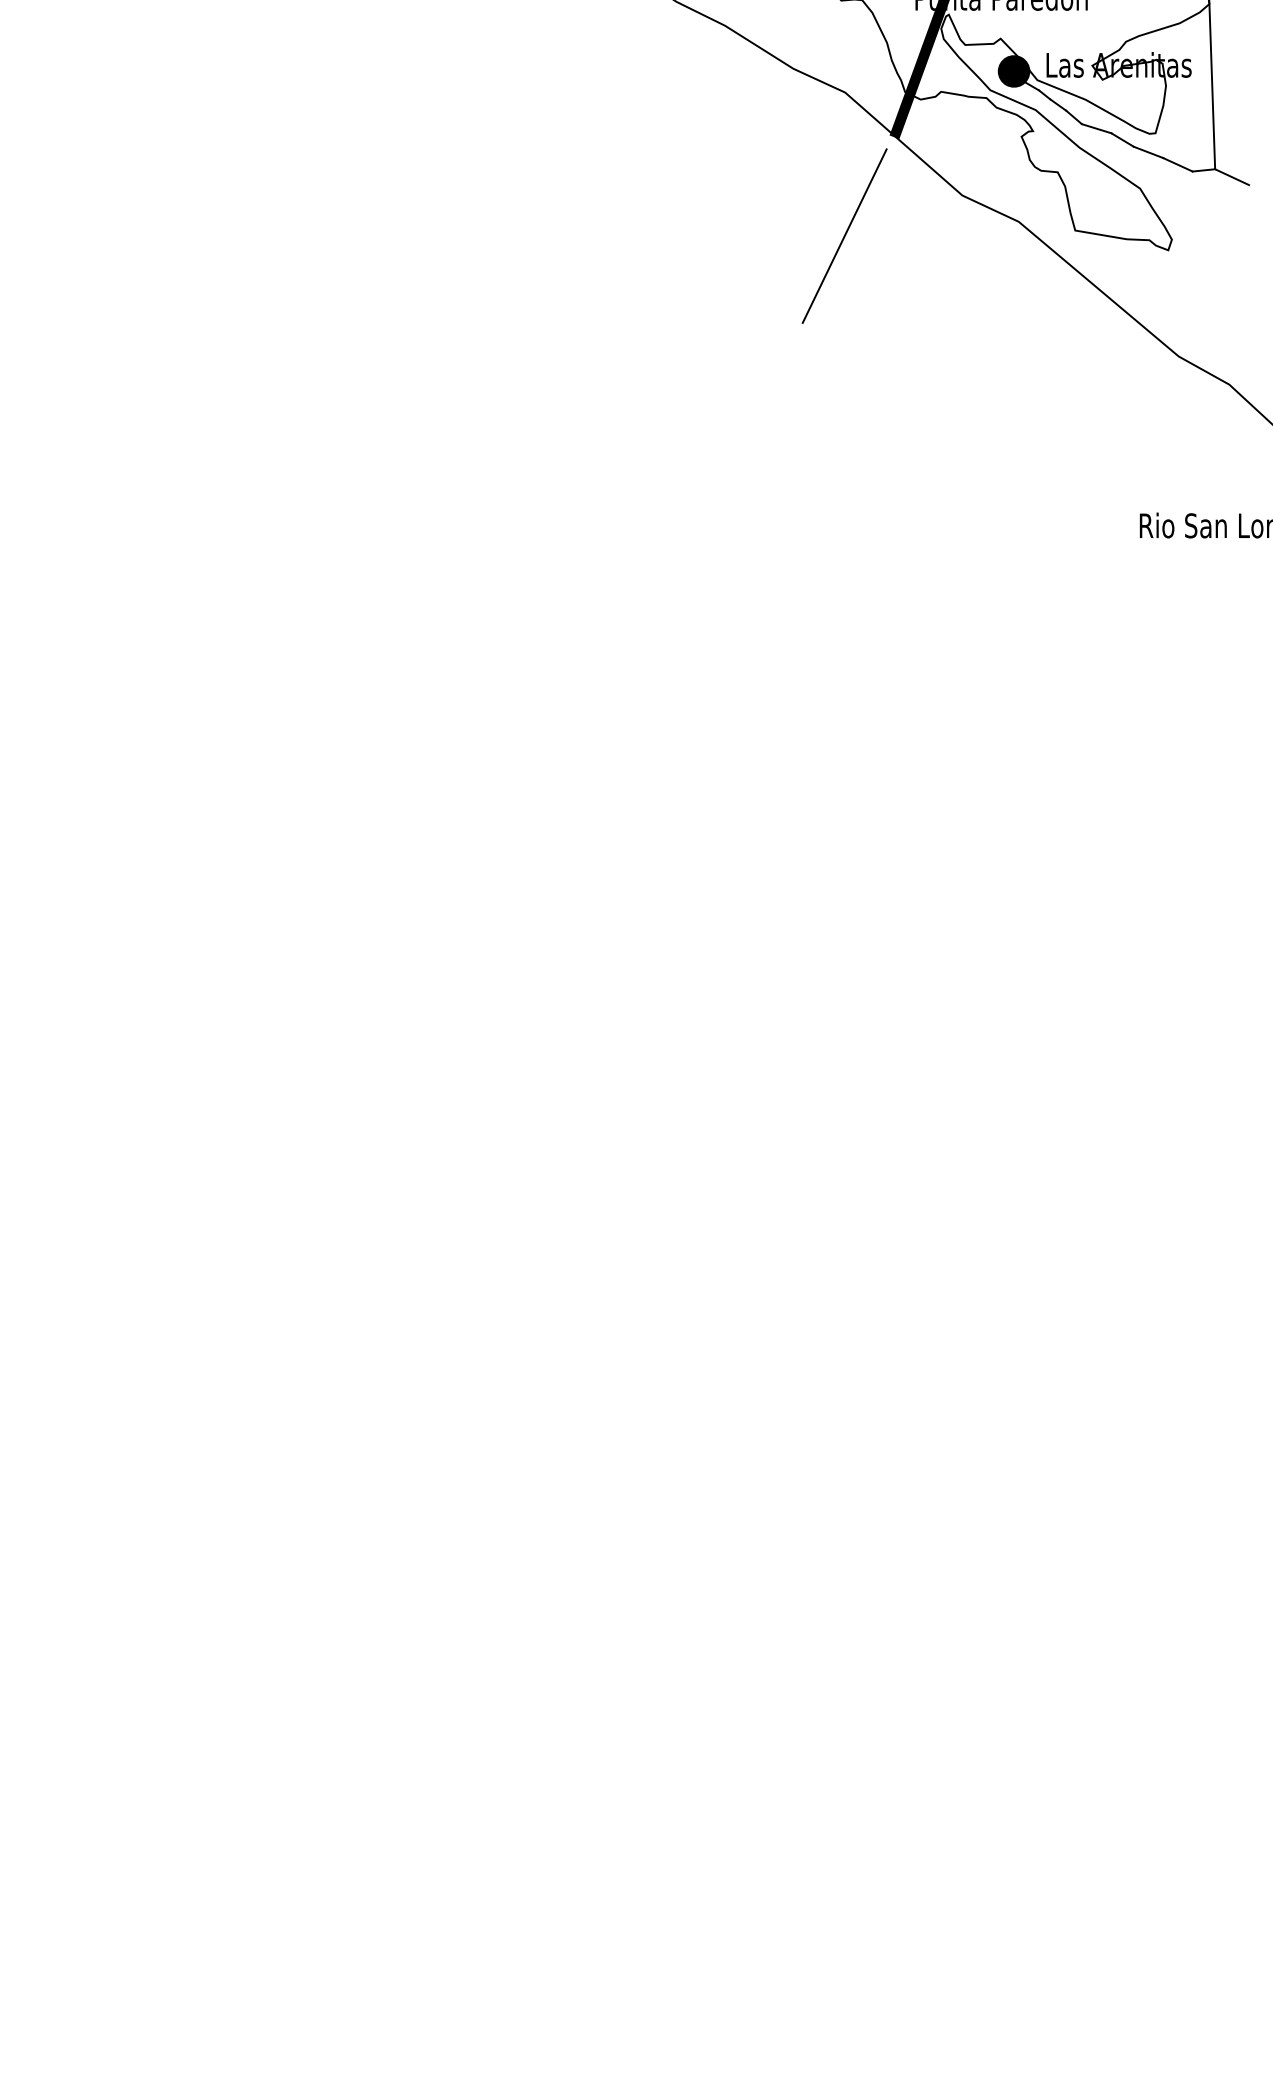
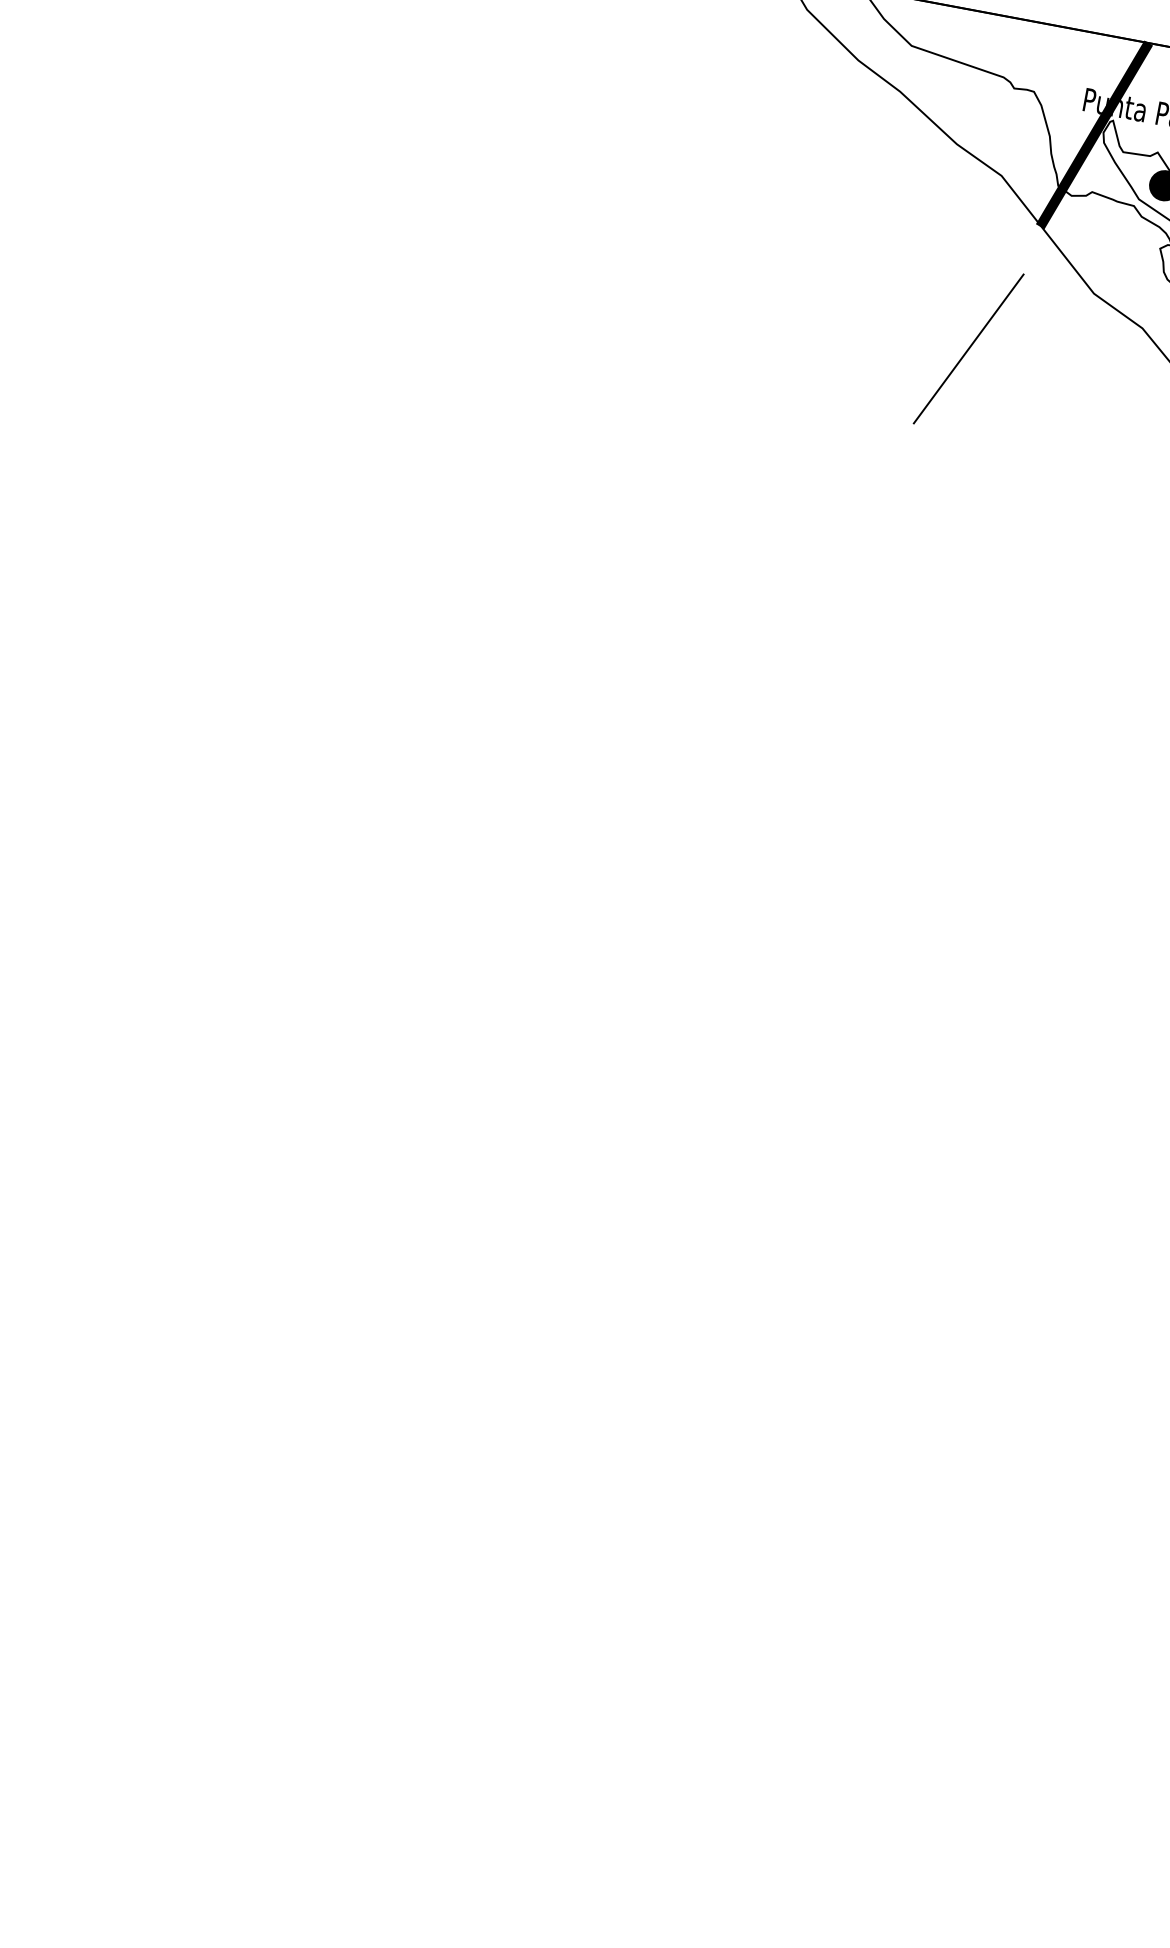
line: (844, 235) -> (968, 348), moved

